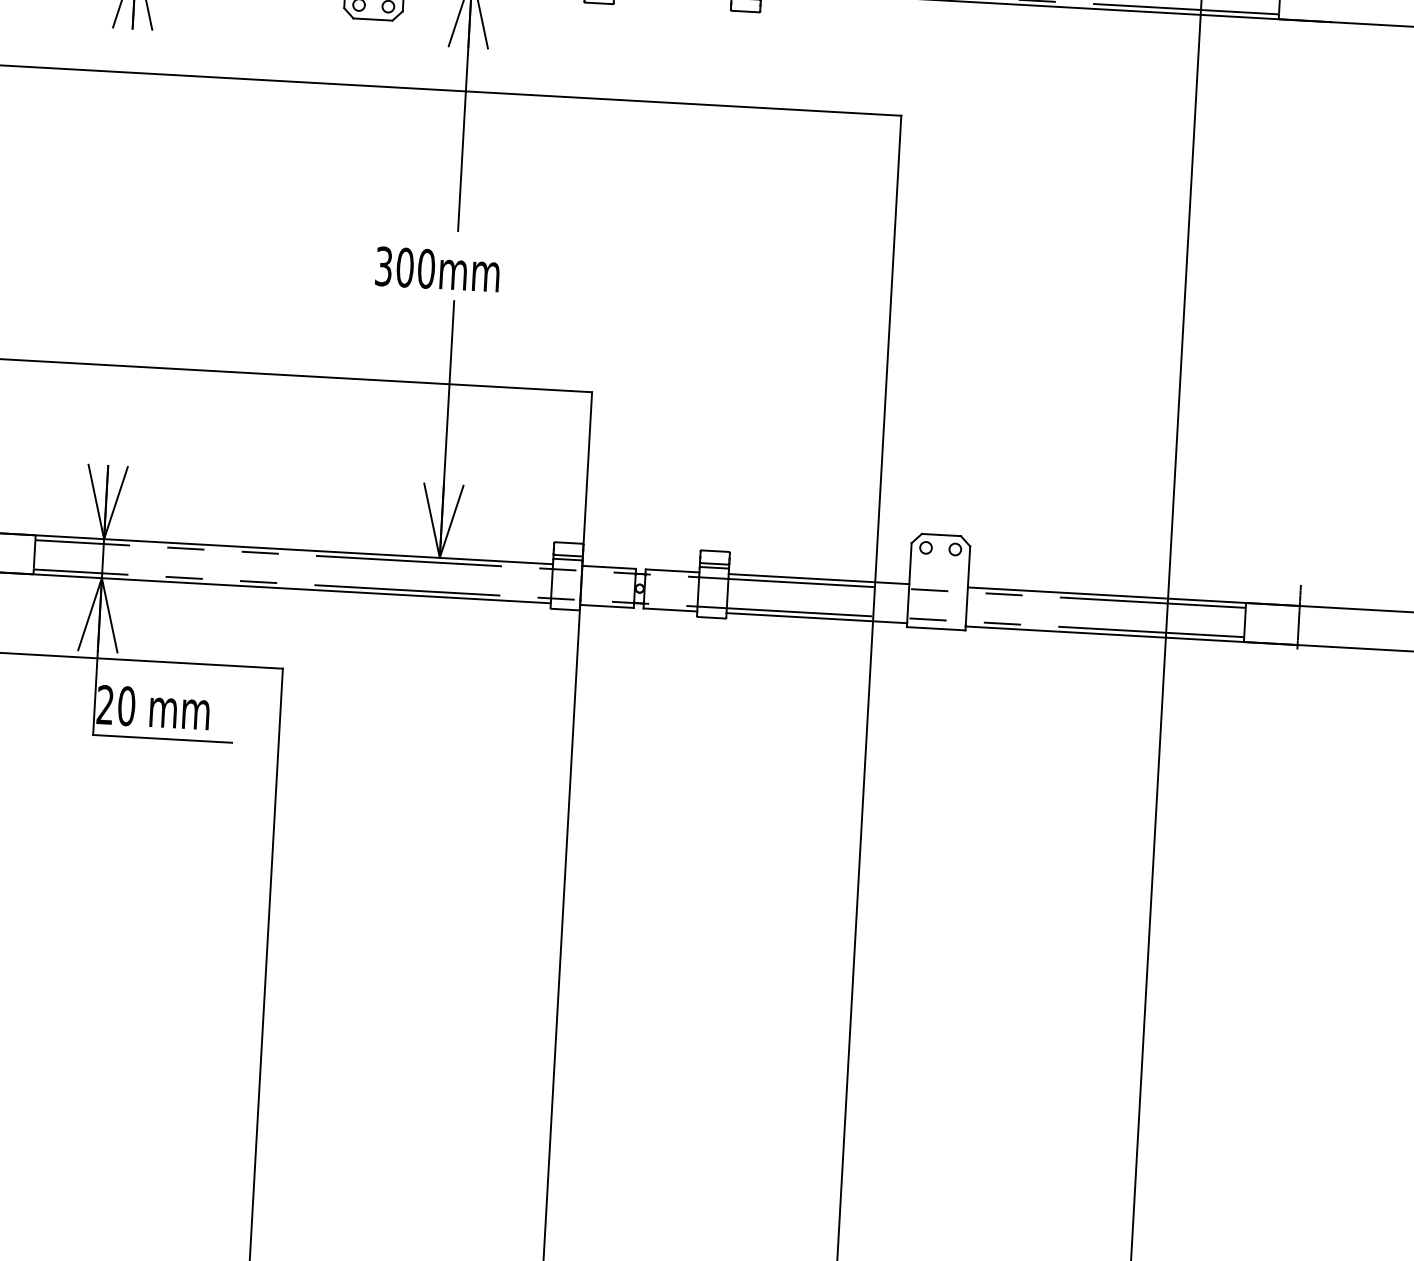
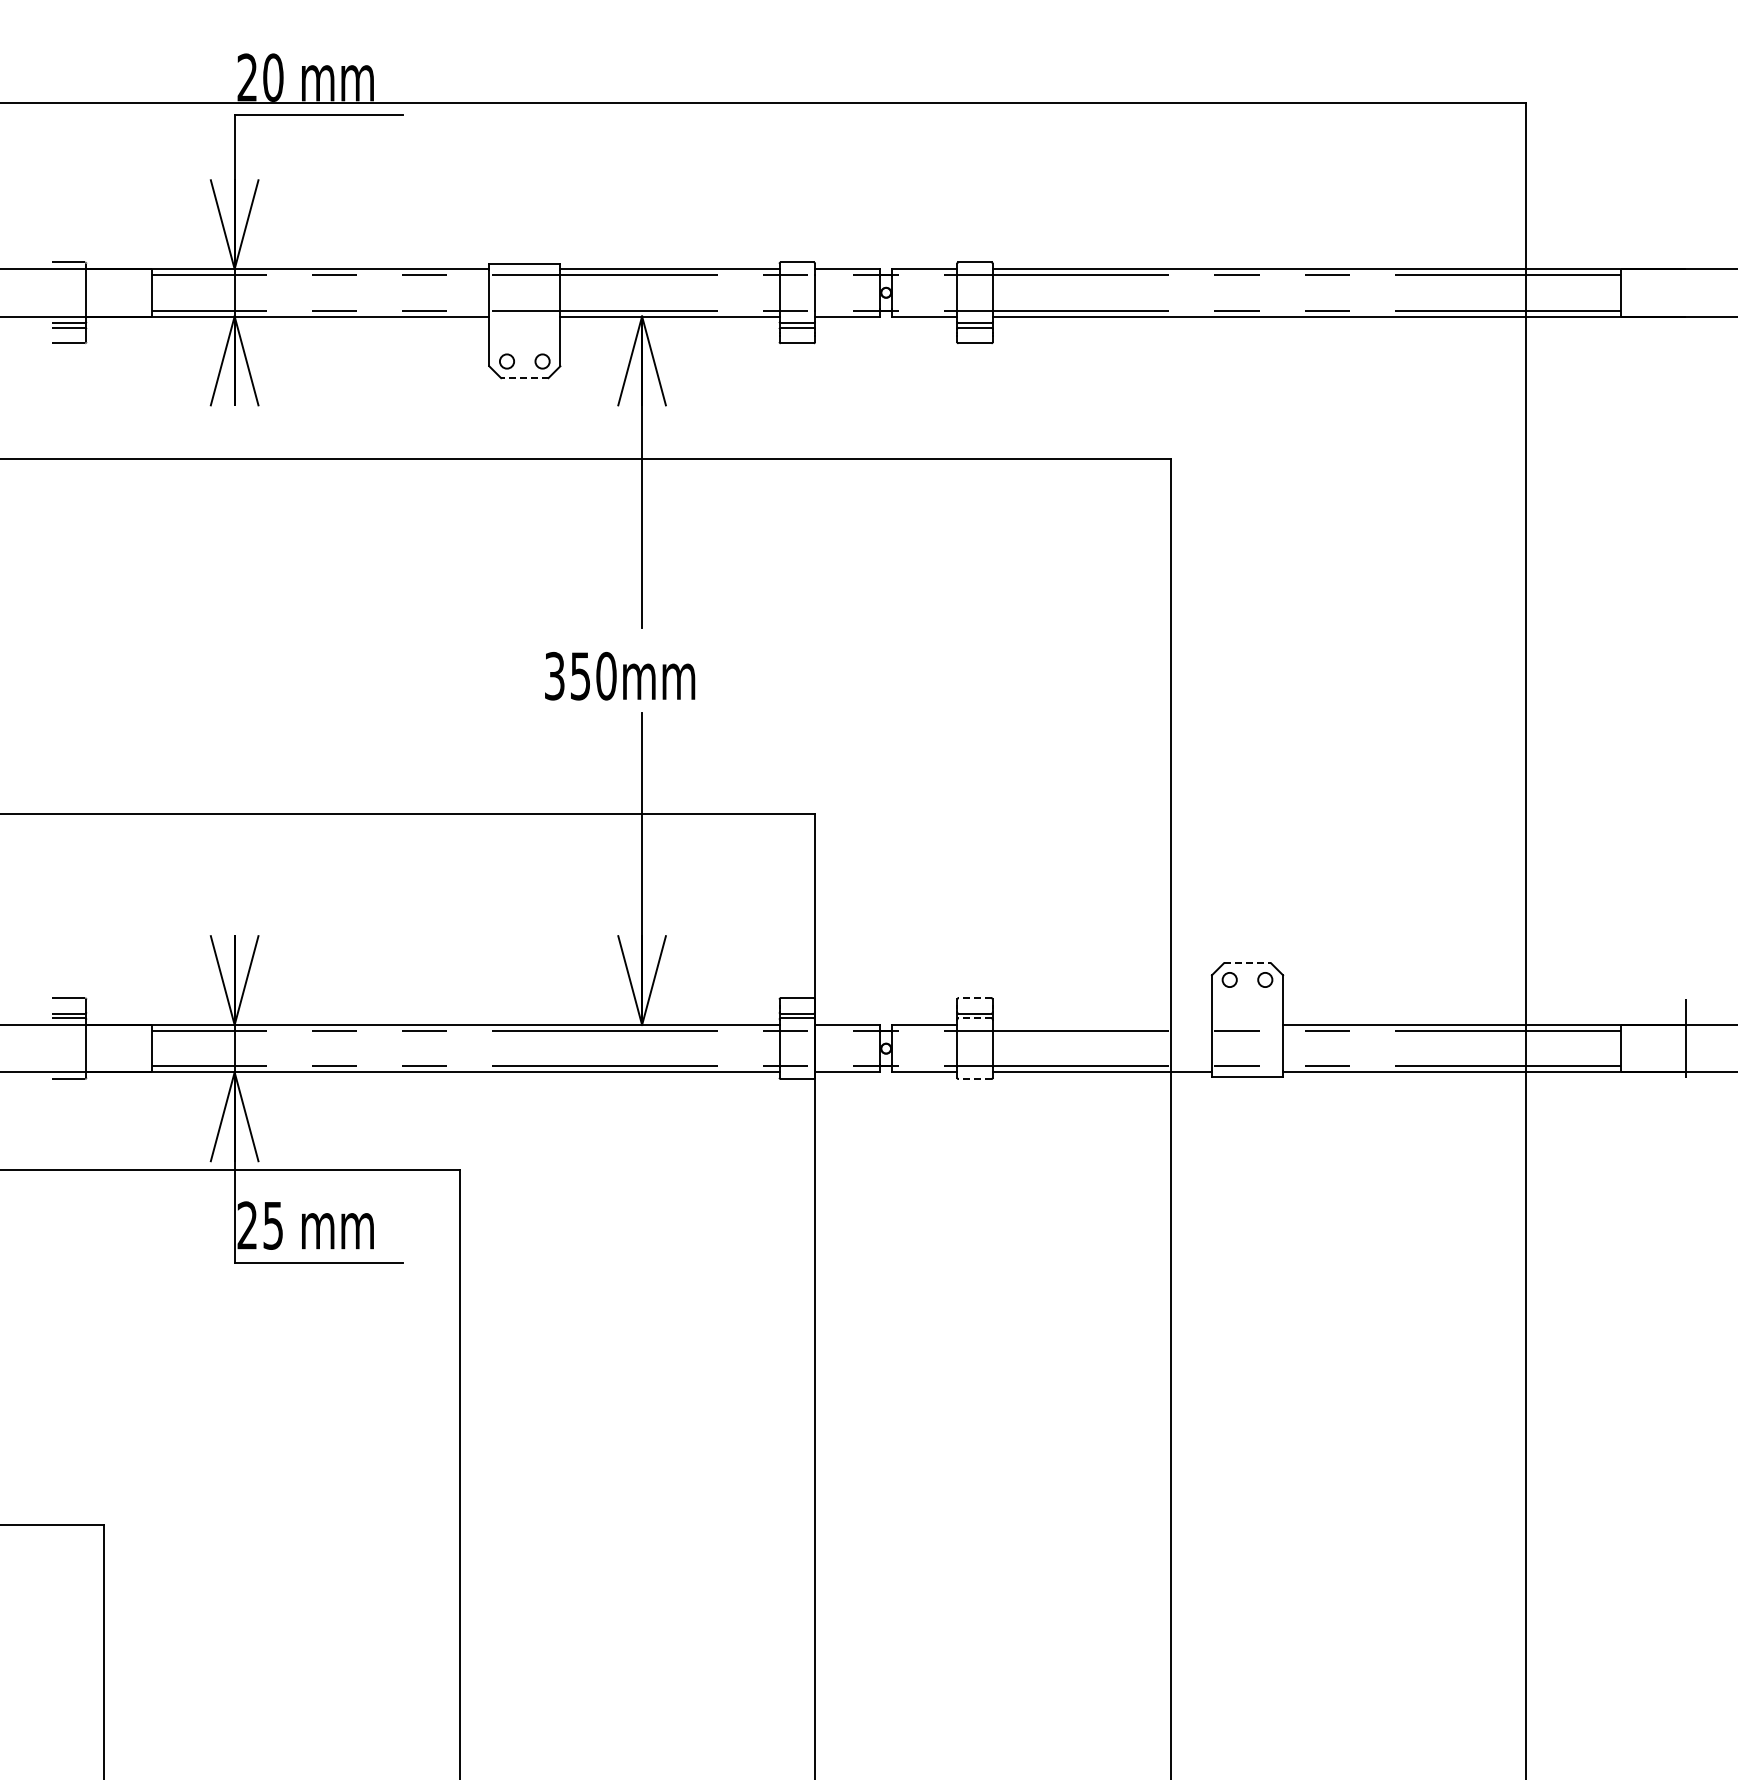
line: (372, 19) -> (524, 378), solid -> dashed
text: (405, 267) -> (580, 675), 300mm -> 350mm
line: (941, 535) -> (1247, 963), solid -> dashed
line: (715, 551) -> (975, 998), solid -> dashed
line: (714, 567) -> (975, 1018), solid -> dashed
line: (818, 579) -> (1101, 1025), removed
line: (711, 618) -> (975, 1079), solid -> dashed
text: (126, 706) -> (273, 1225), 20 -> 25

